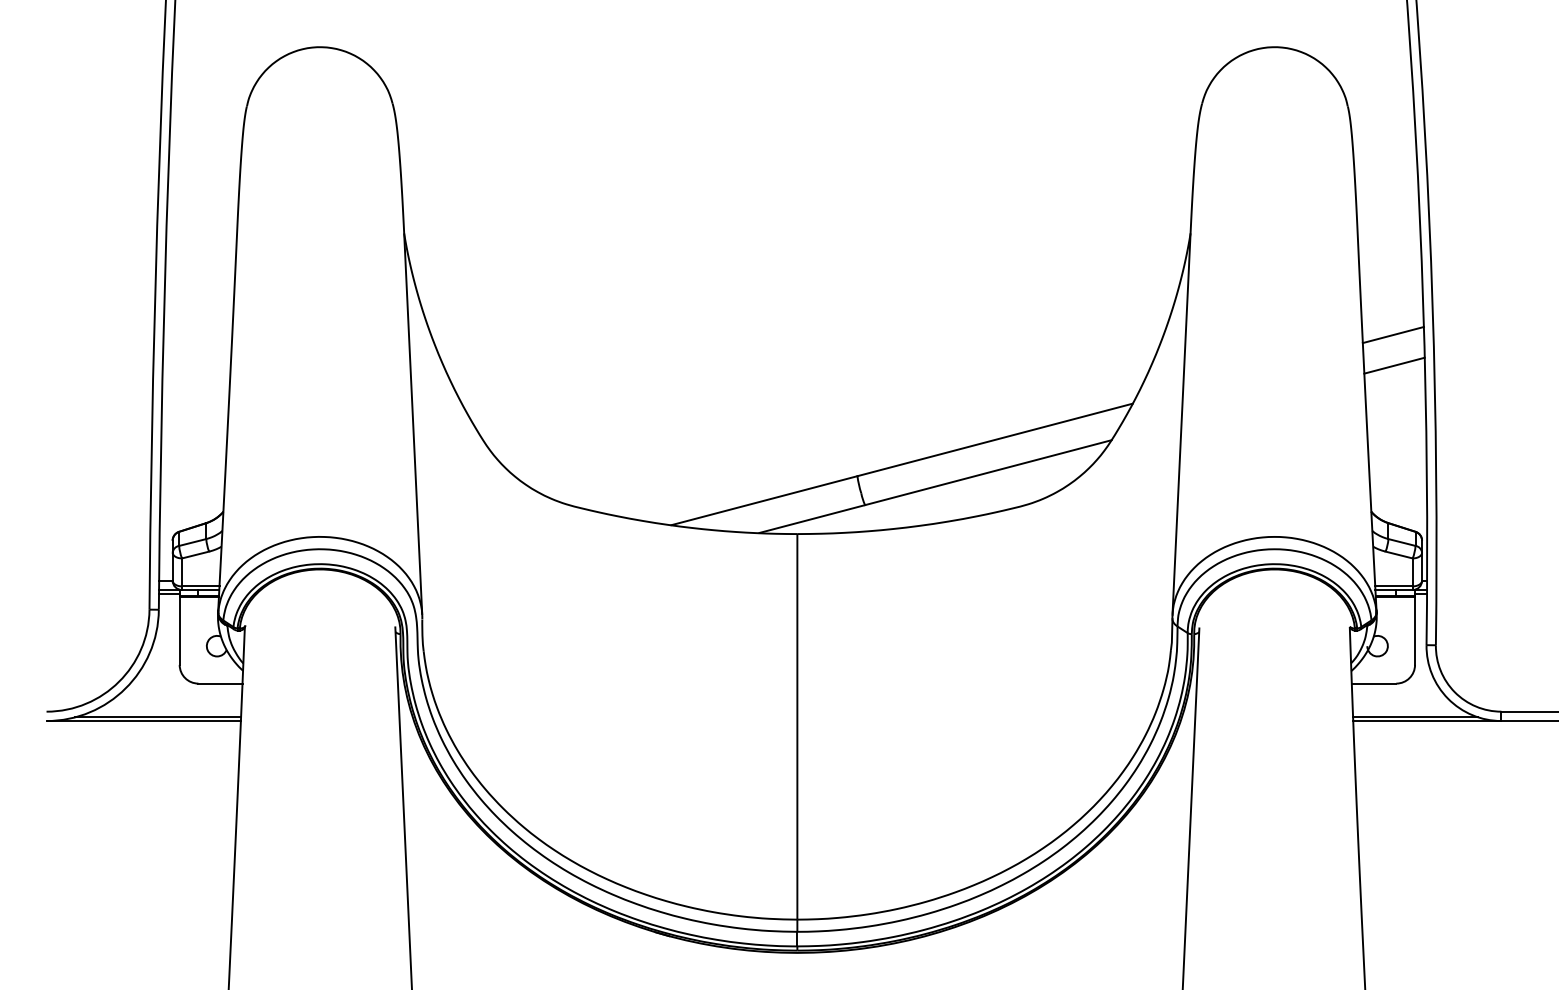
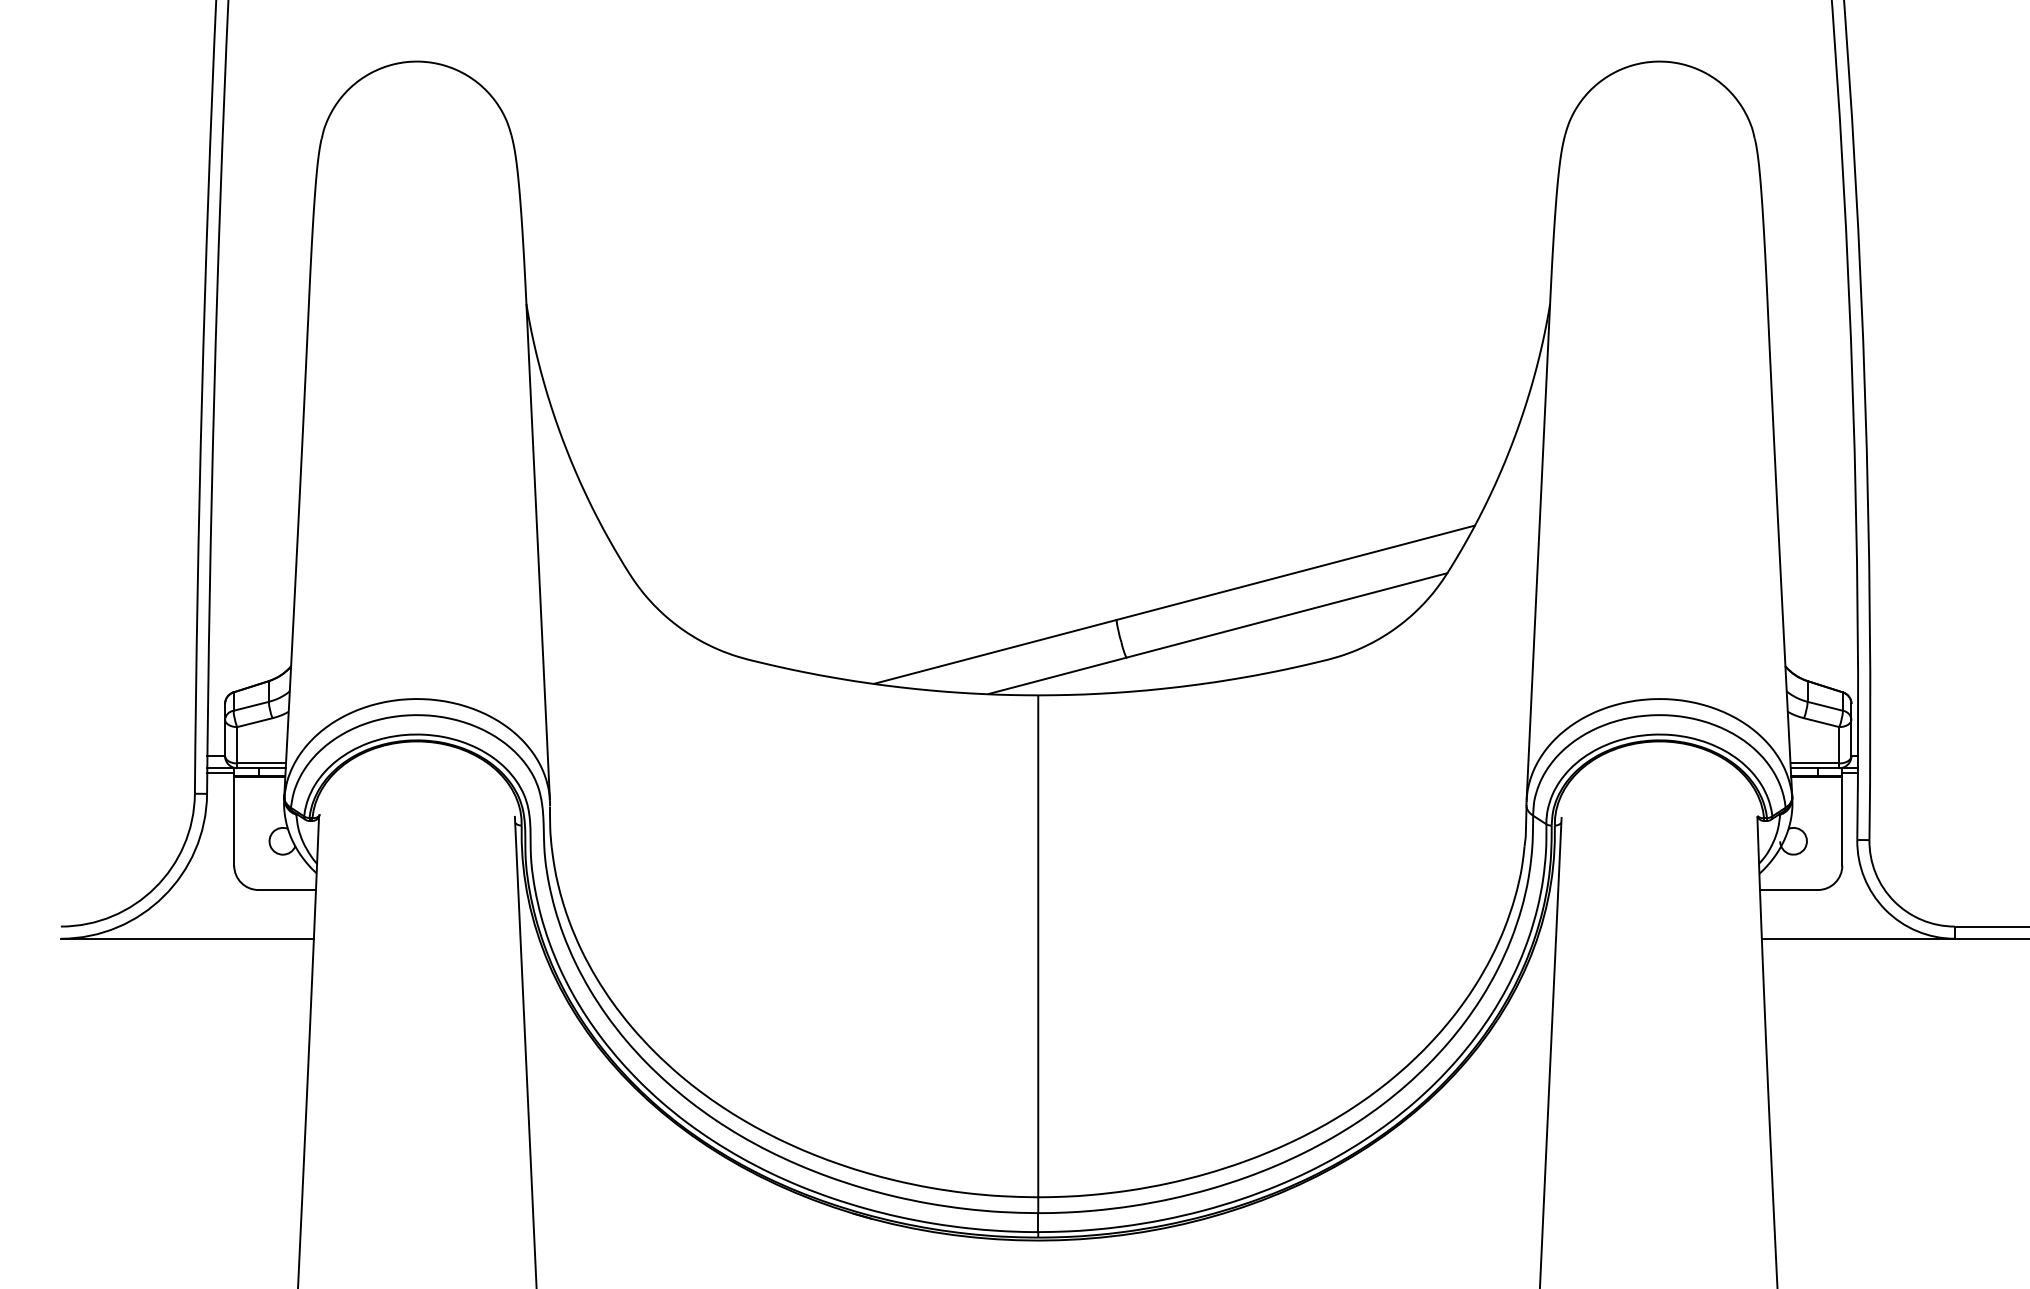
line: (1392, 334) -> (1813, 435), removed
line: (1394, 365) -> (1815, 475), removed
line: (158, 717) -> (206, 933), removed
line: (1415, 717) -> (1842, 933), removed

